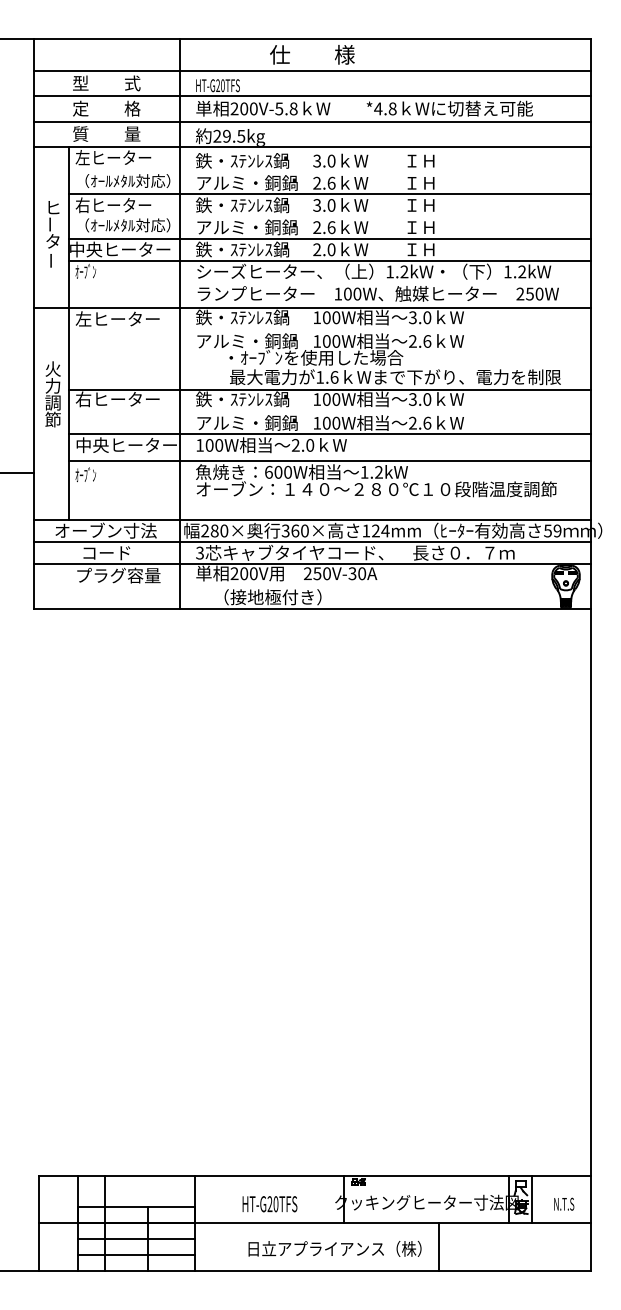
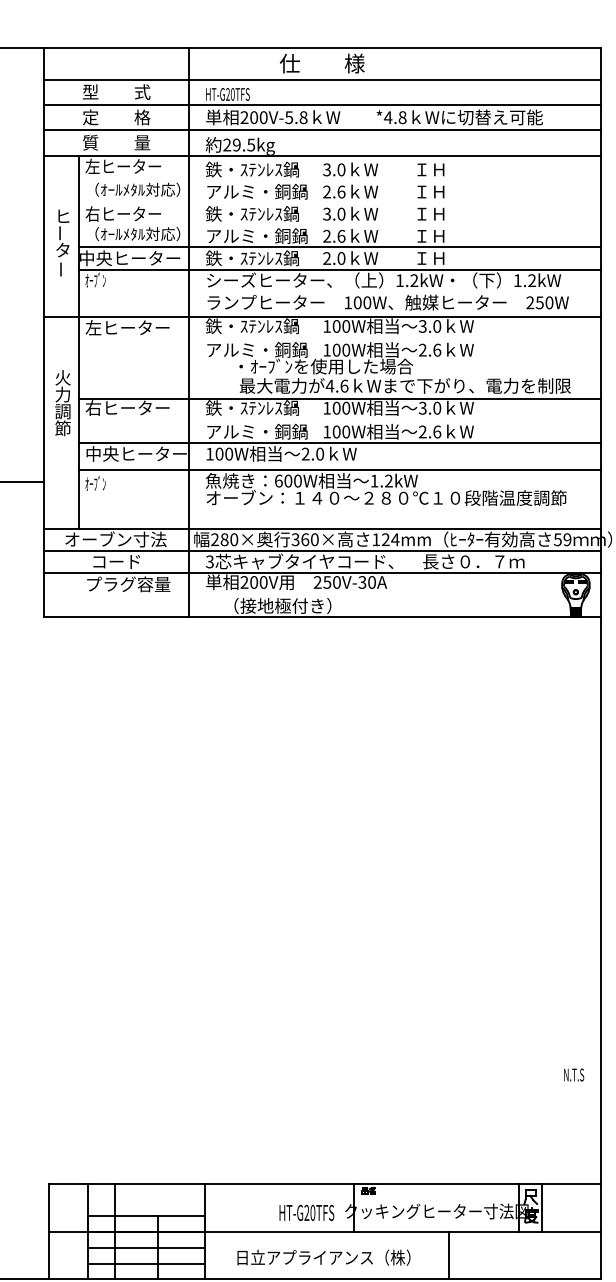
line: (329, 194) -> (339, 203), removed
text: (319, 377) -> (329, 386), 1.6 -> 4.6
text: (564, 1203) -> (574, 1074), moved
text: (269, 1204) -> (306, 1213), moved
text: (334, 1248) -> (323, 1257), moved

